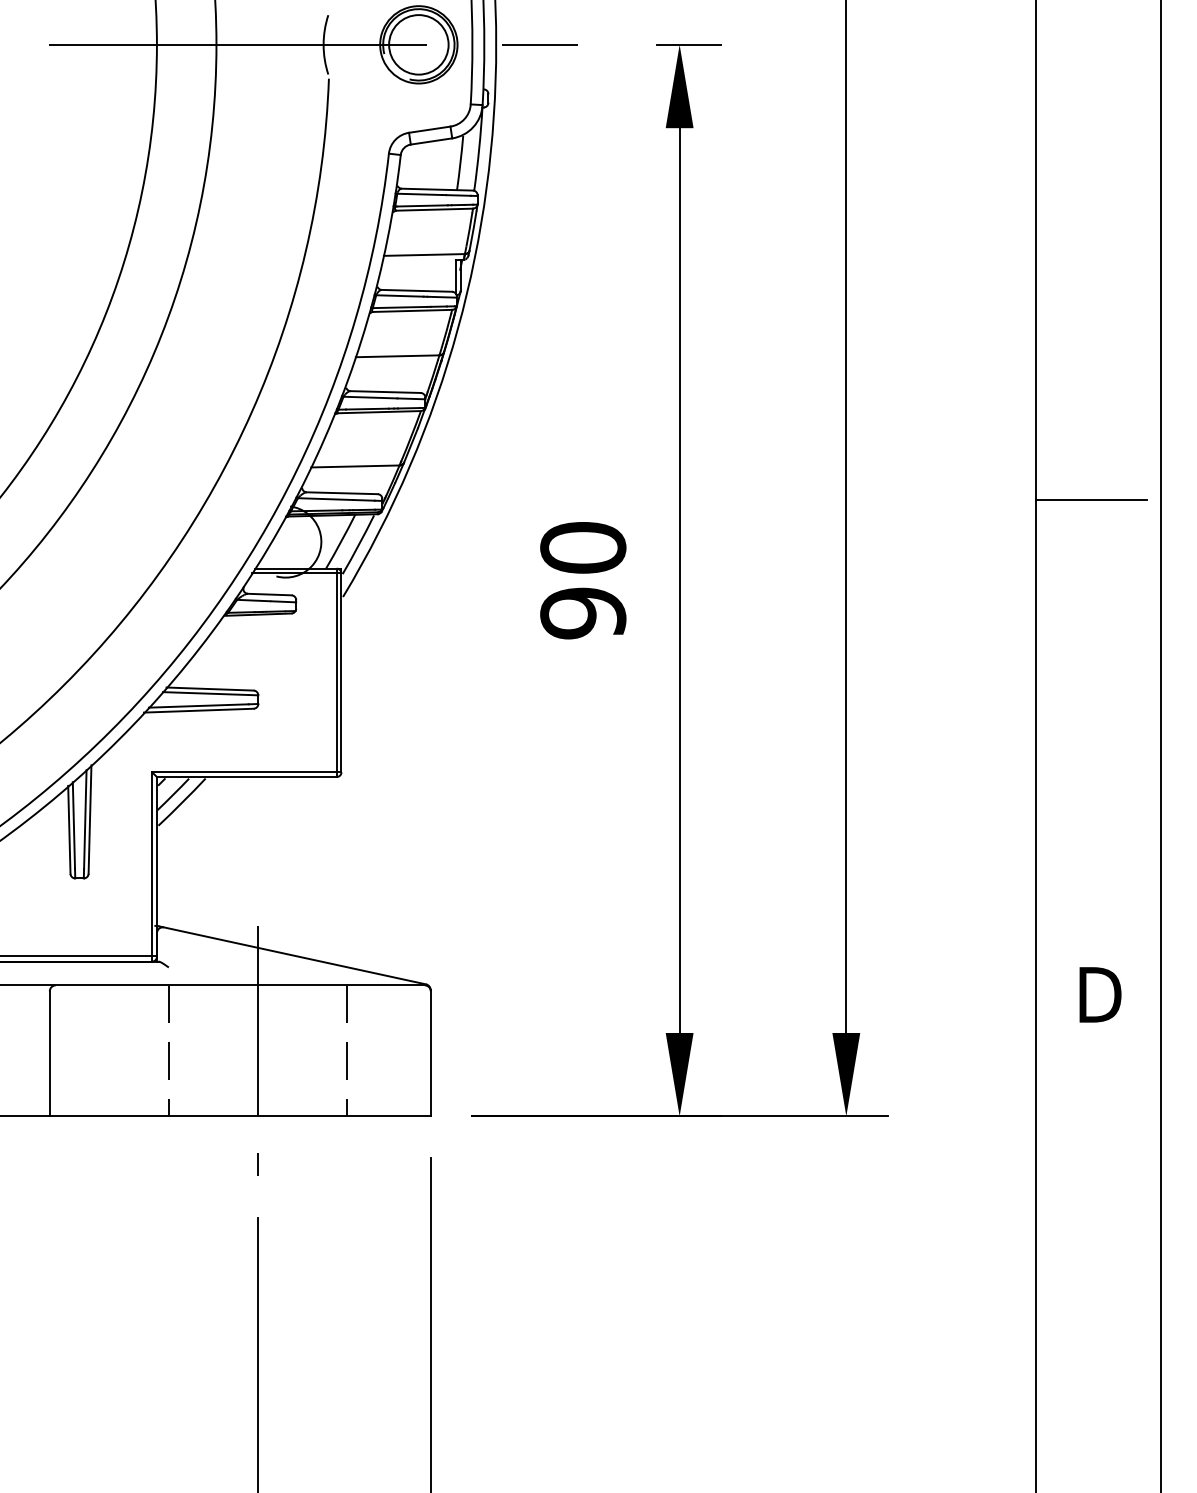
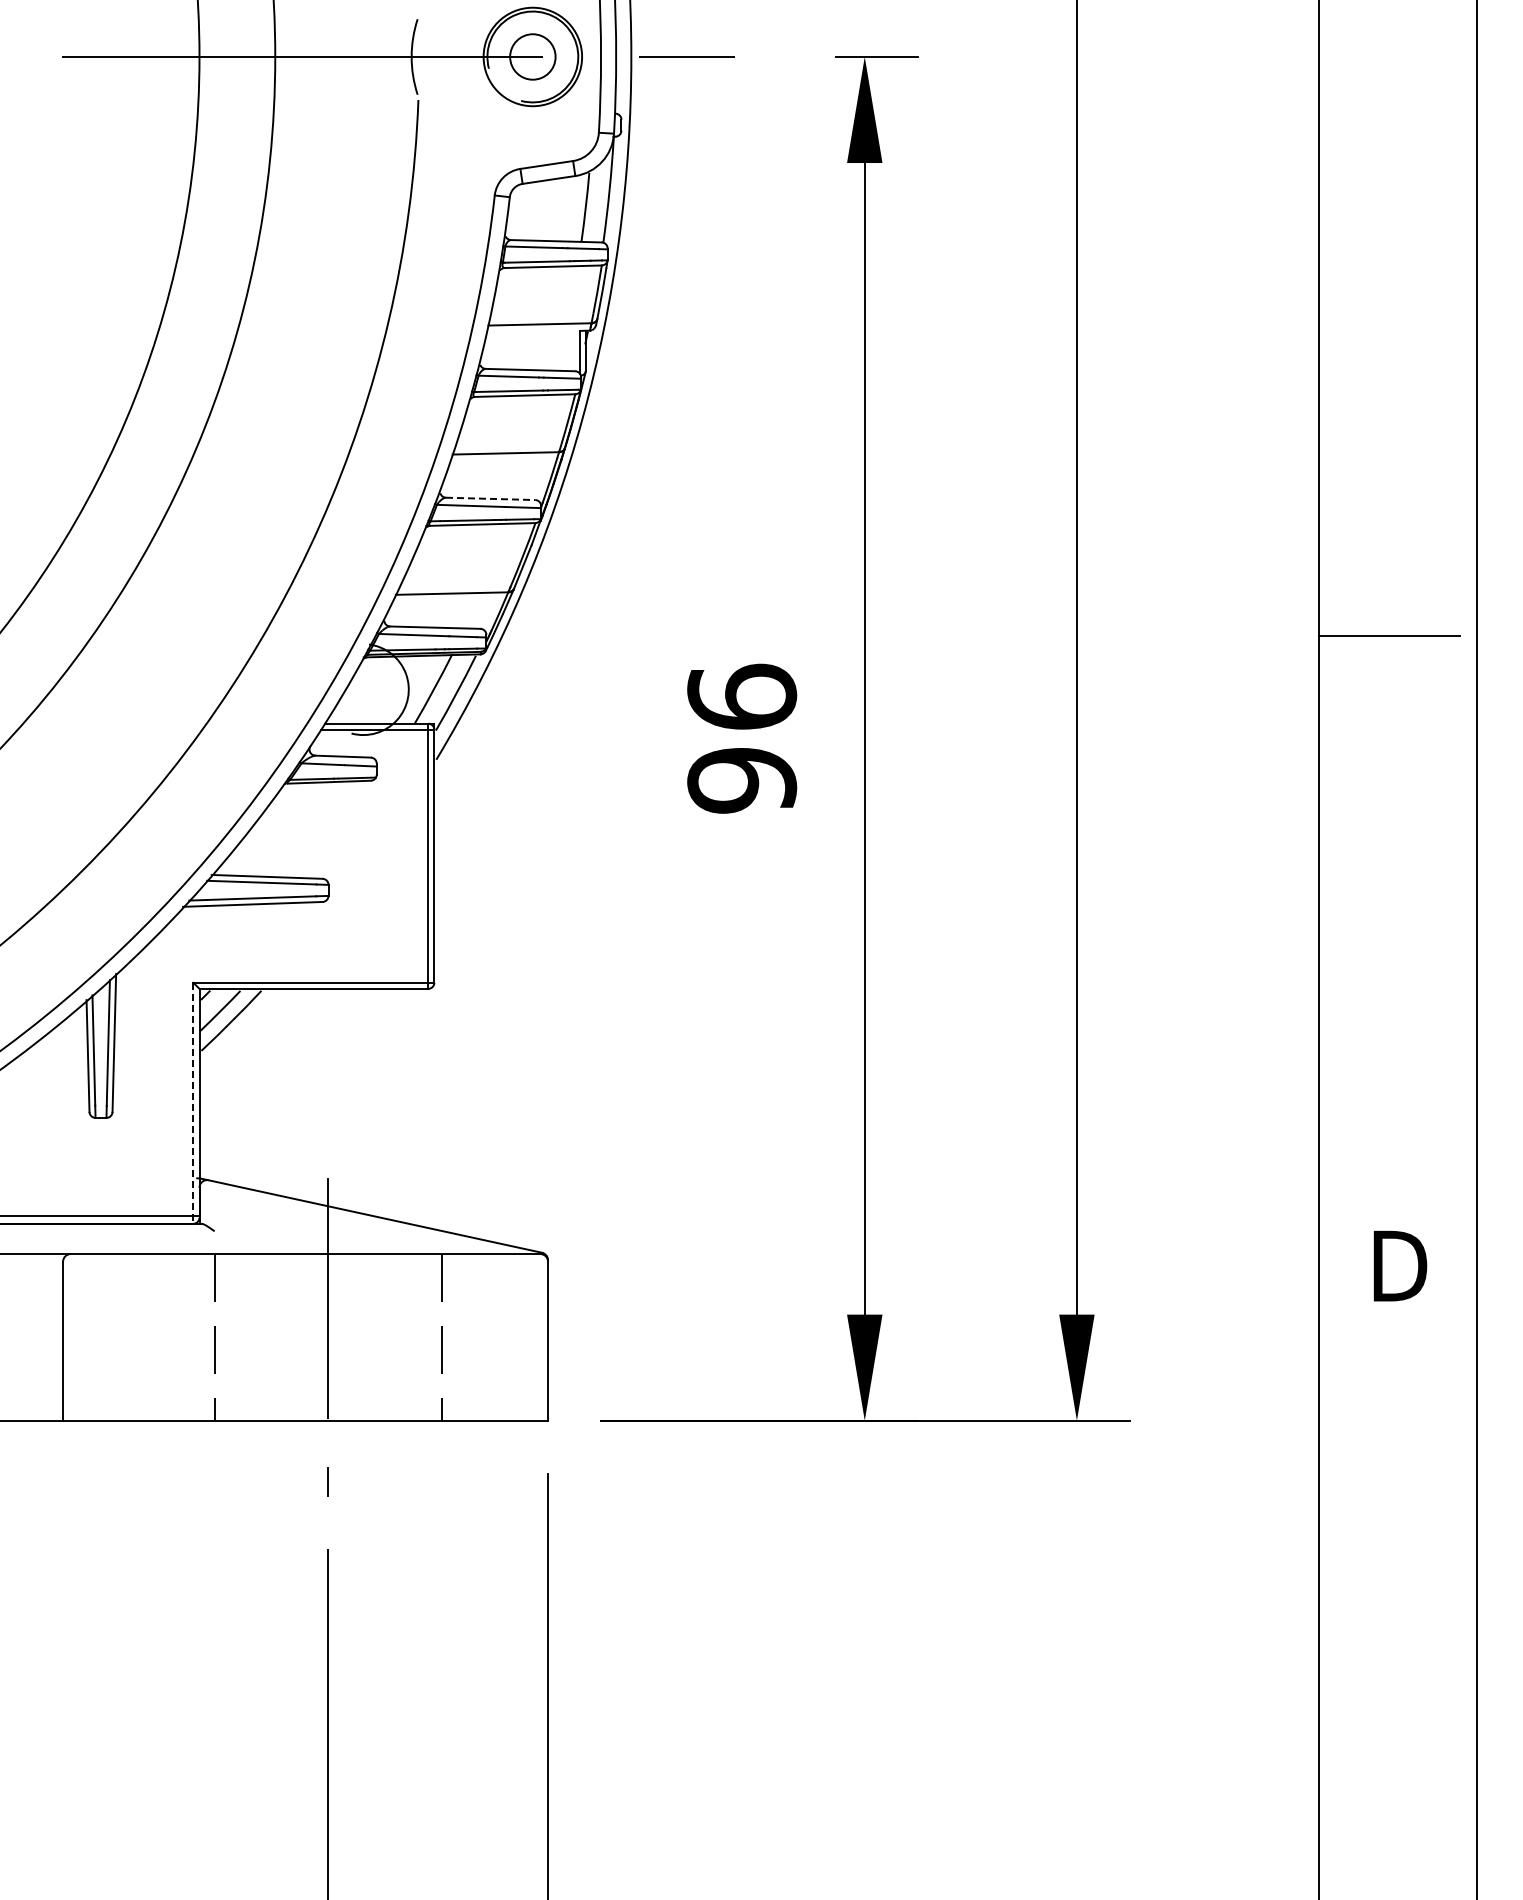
circle: (418, 44) -> (532, 56), size x0.6
line: (385, 391) -> (490, 498), solid -> dashed
text: (583, 547) -> (742, 696), 90 -> 96
line: (152, 867) -> (193, 1103), solid -> dashed

